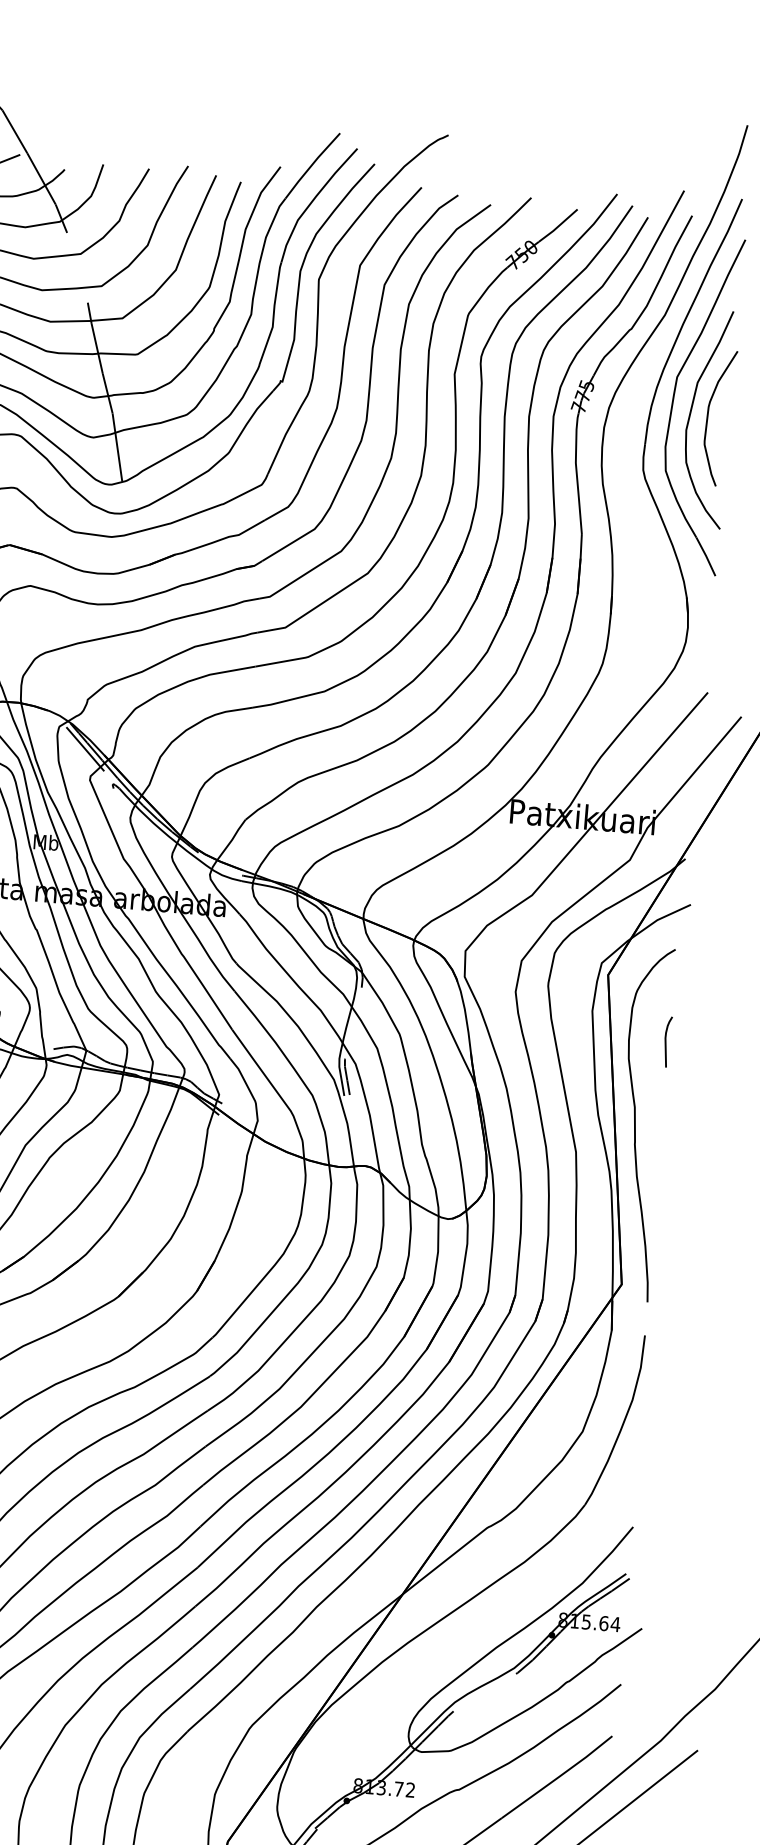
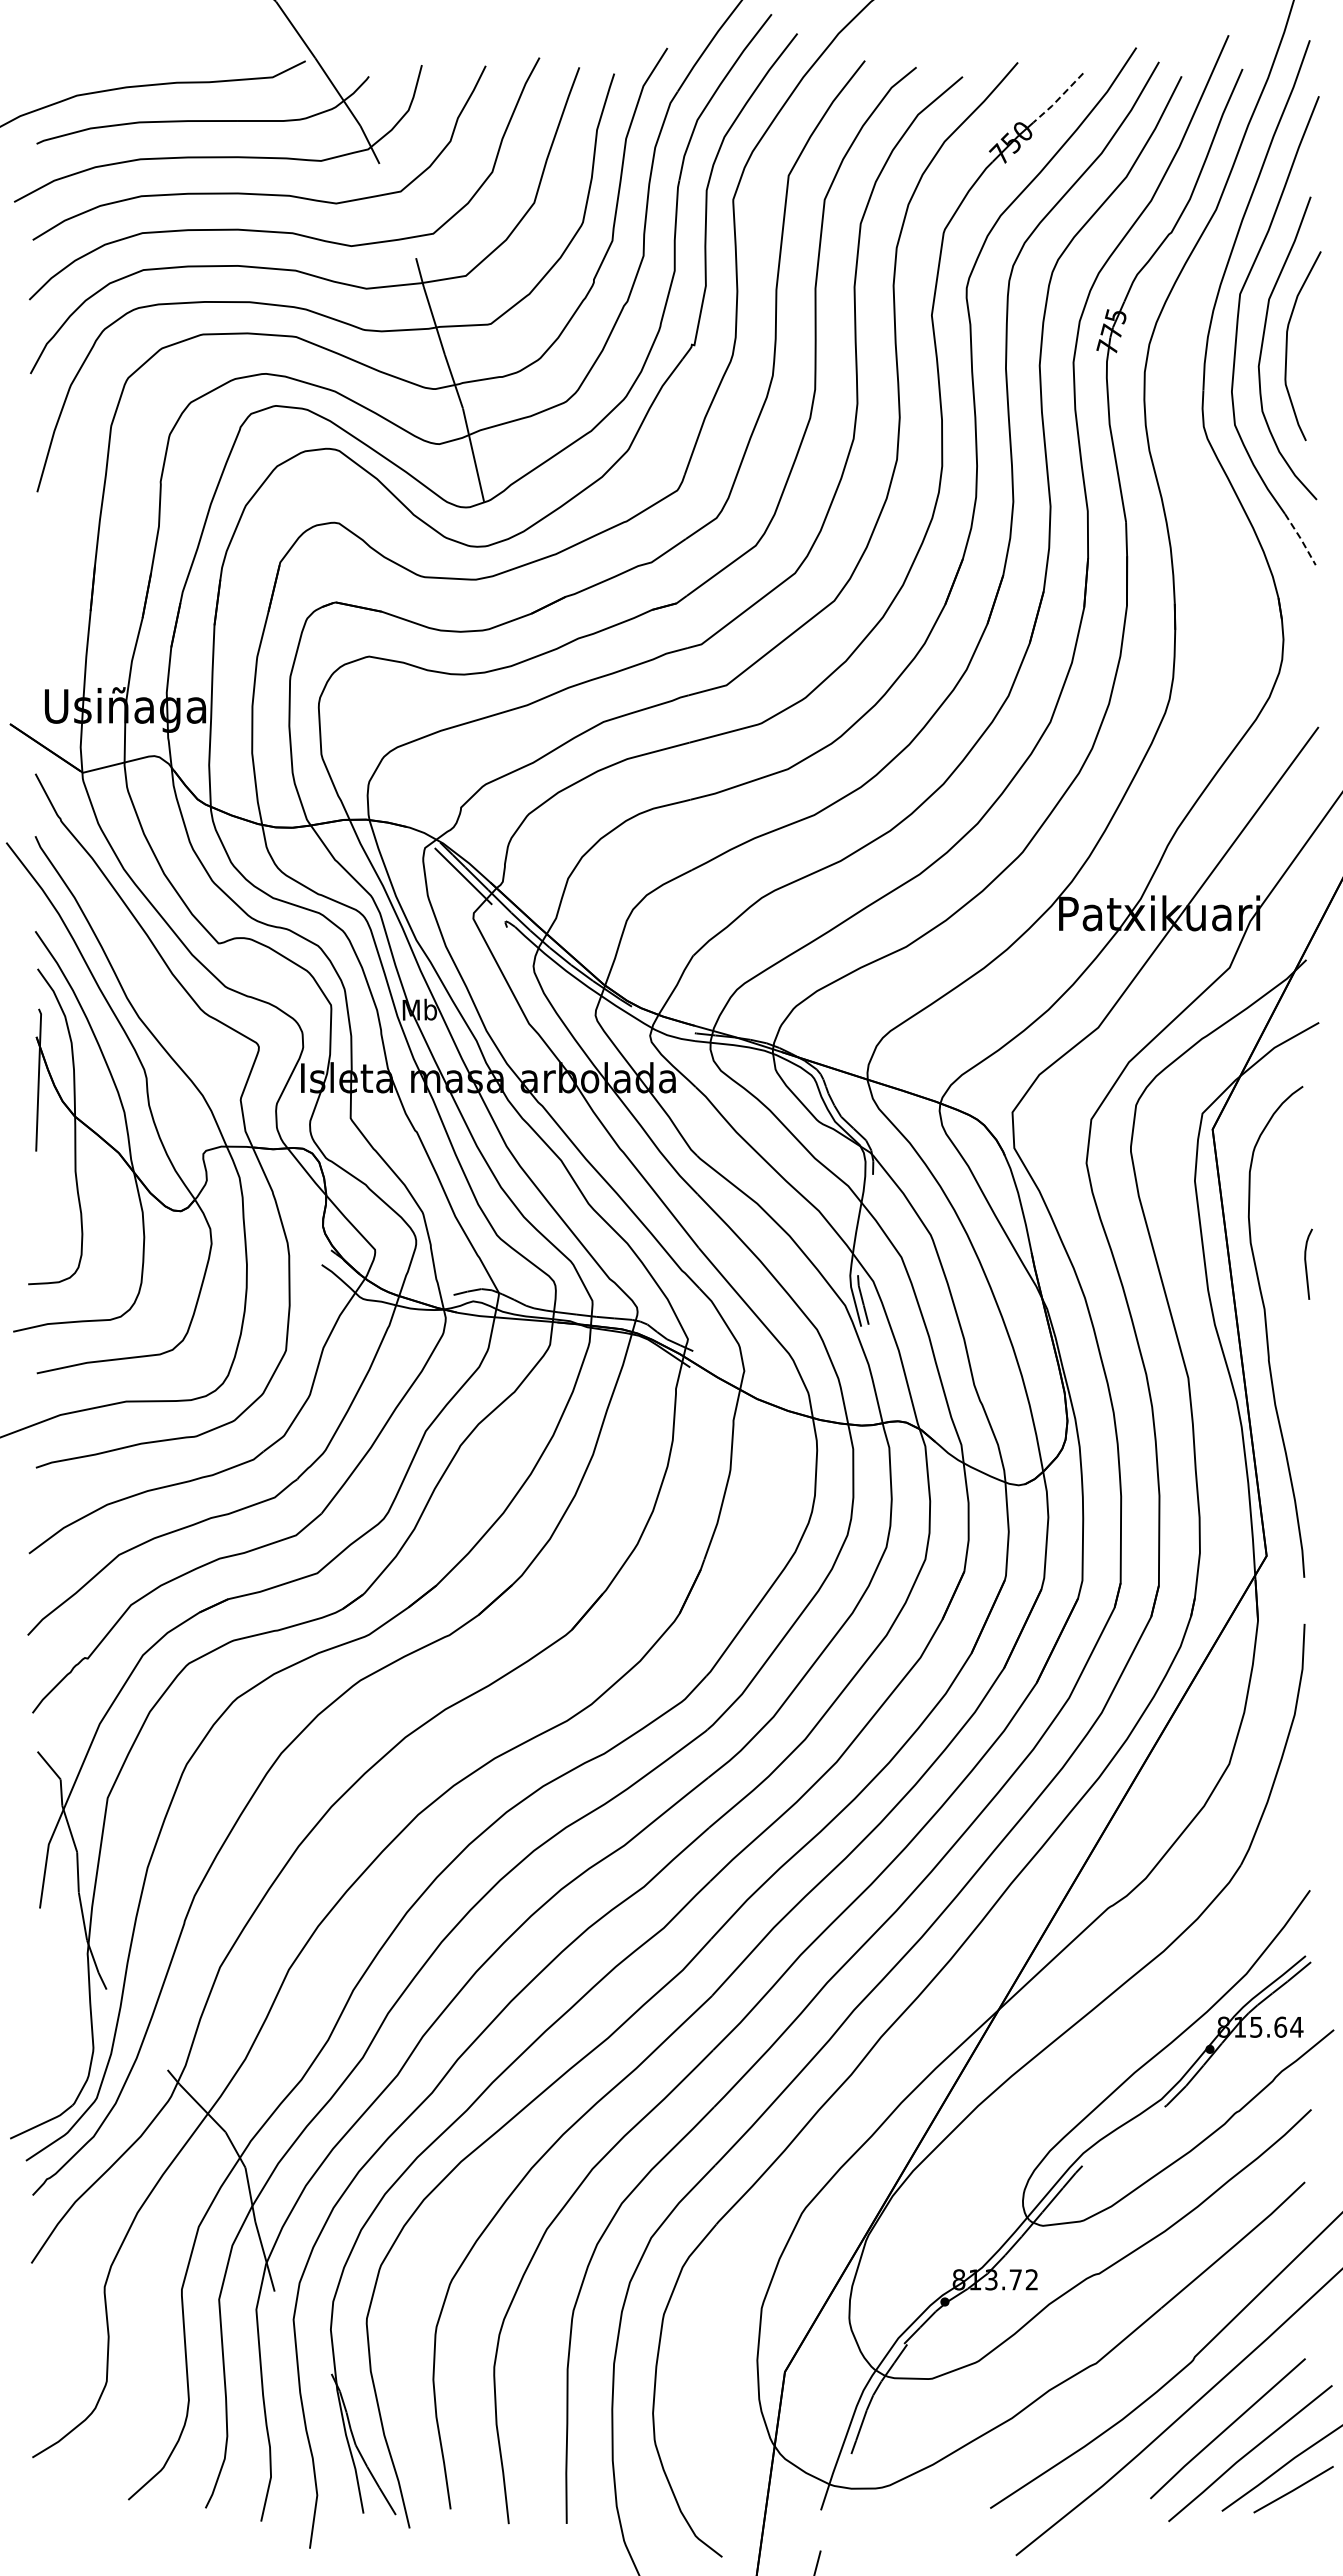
line: (558, 226) -> (1058, 99), solid -> dashed
line: (706, 556) -> (1301, 539), solid -> dashed
curve: (666, 1041) -> (1306, 1263), moved

